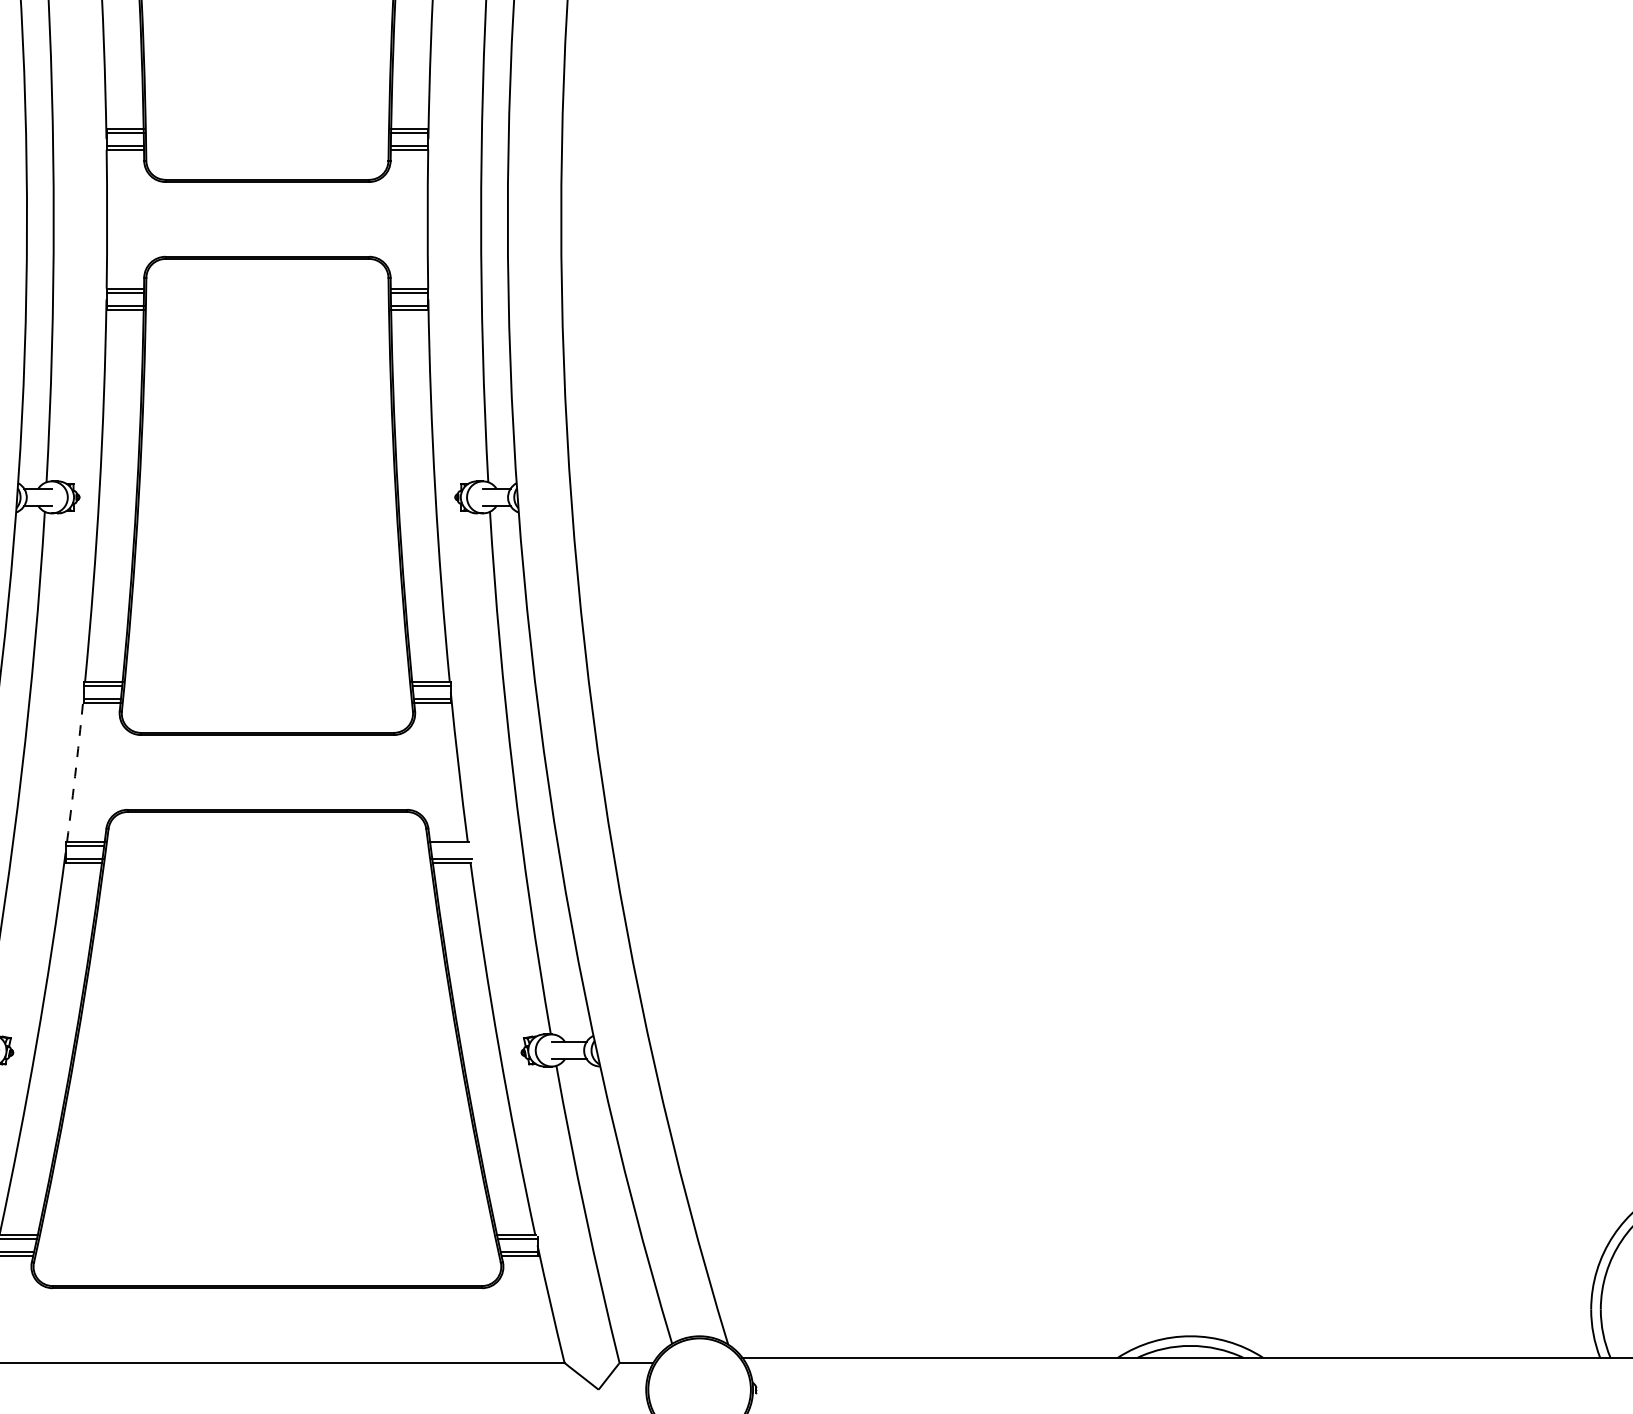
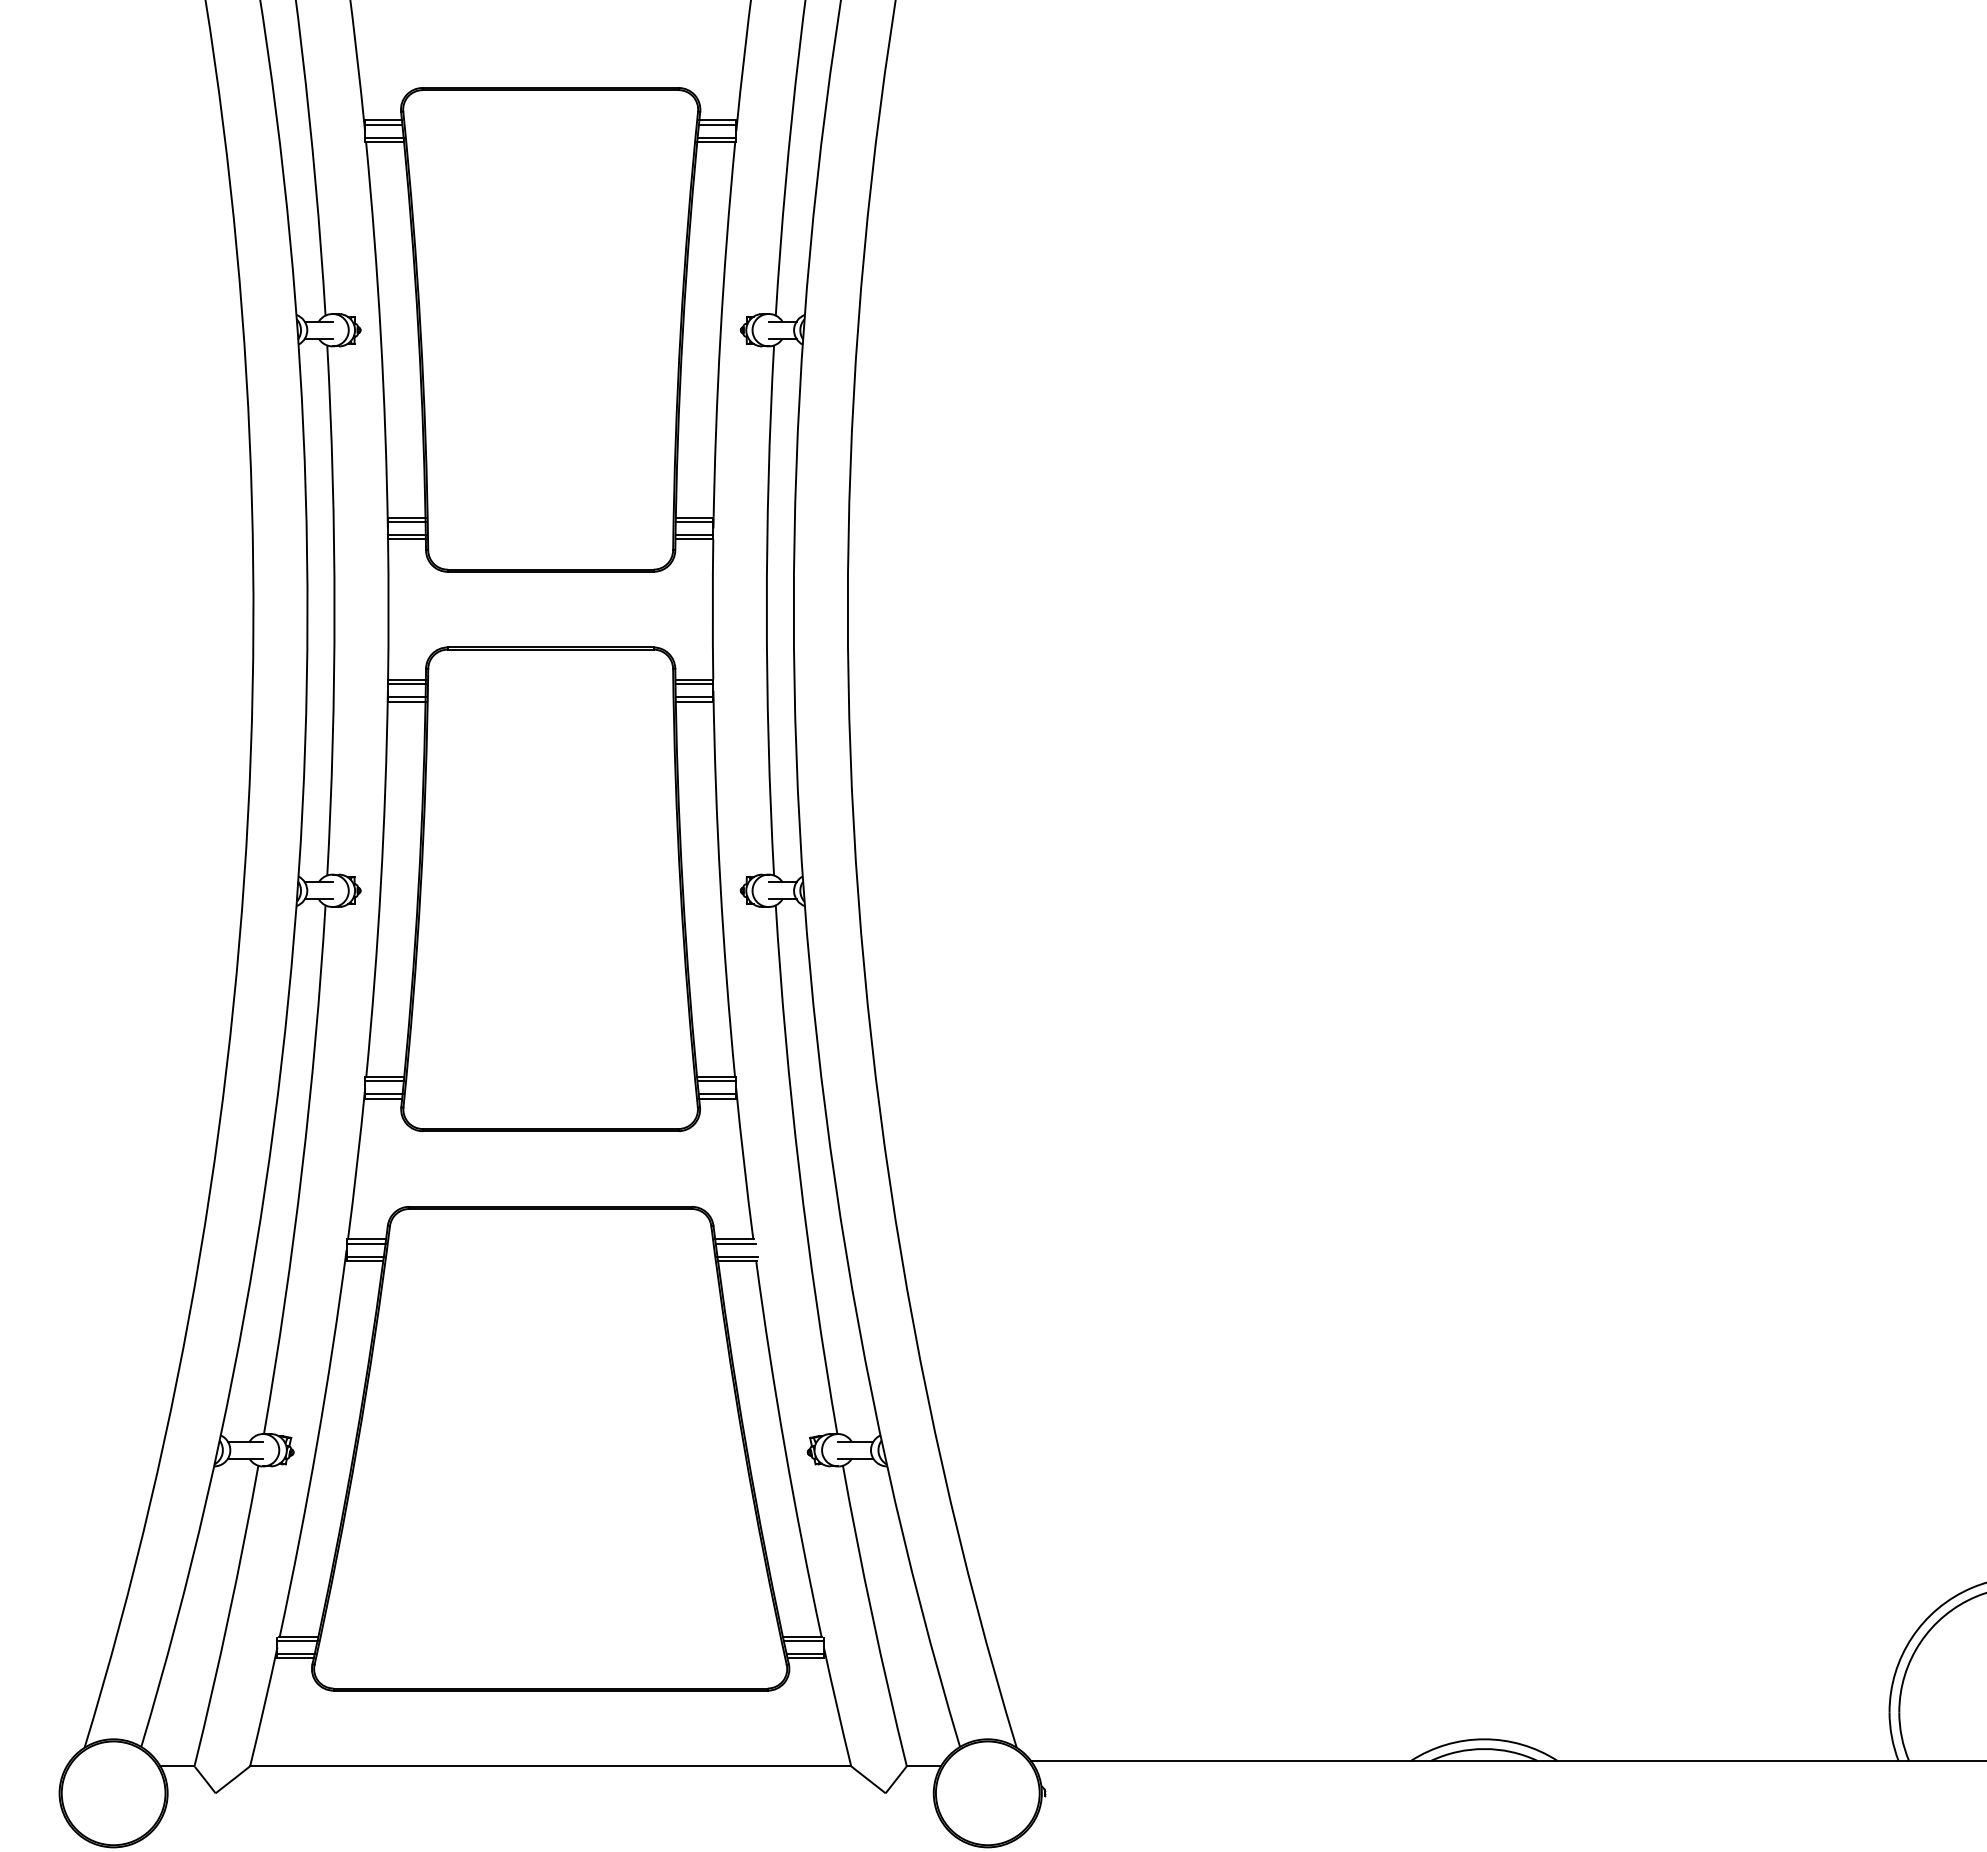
arc: (76, 766) -> (357, 1163), dashed -> solid
line: (450, 846) -> (735, 1243), added

